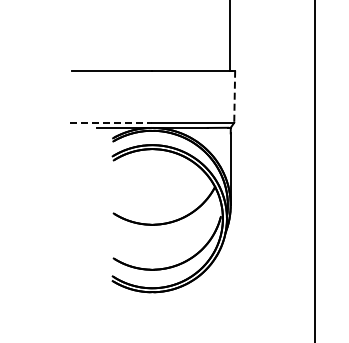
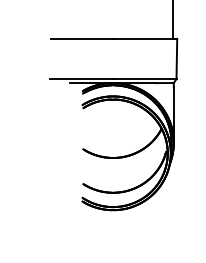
line: (234, 97) -> (176, 59), dashed -> solid
line: (111, 122) -> (81, 78), dashed -> solid

